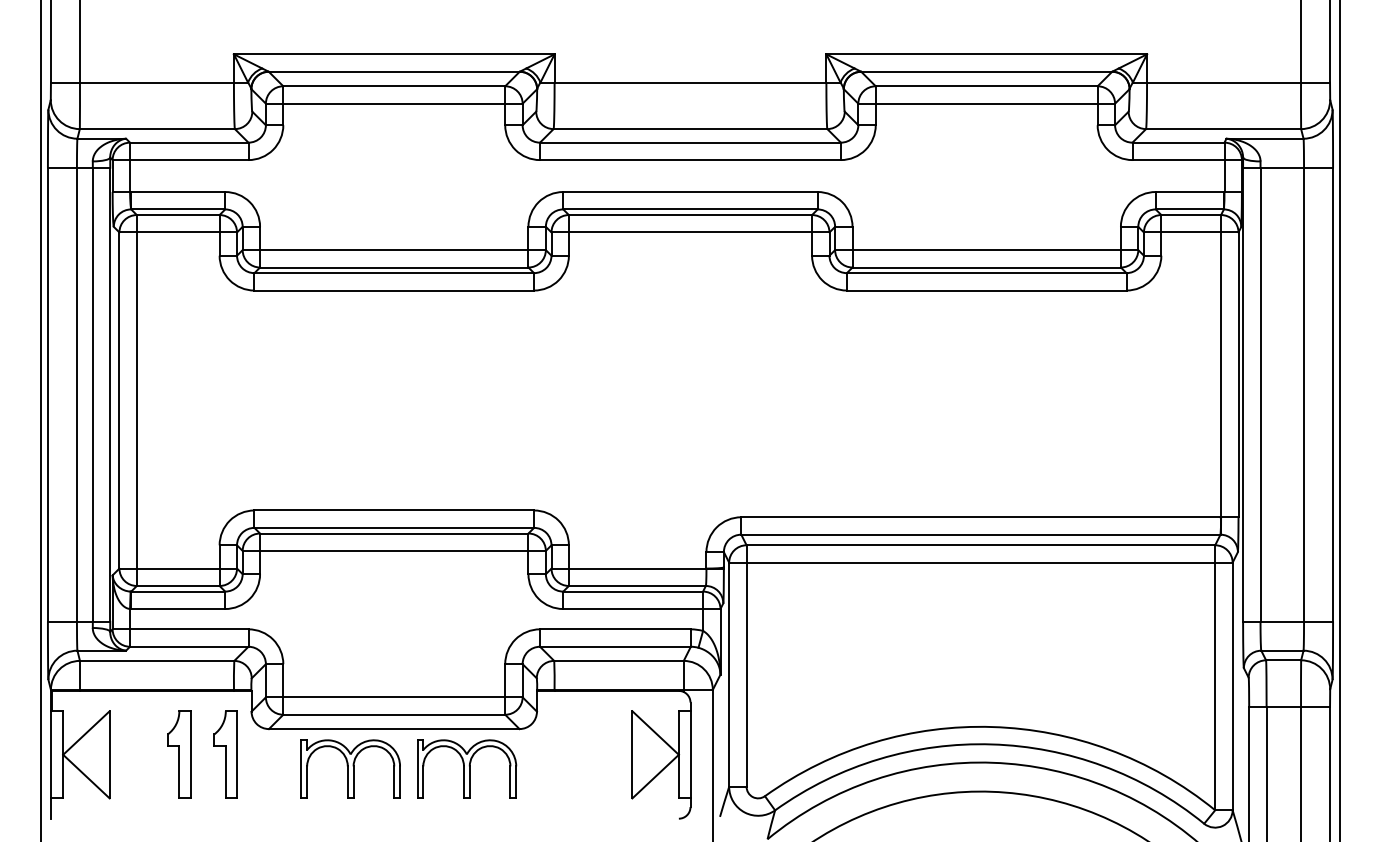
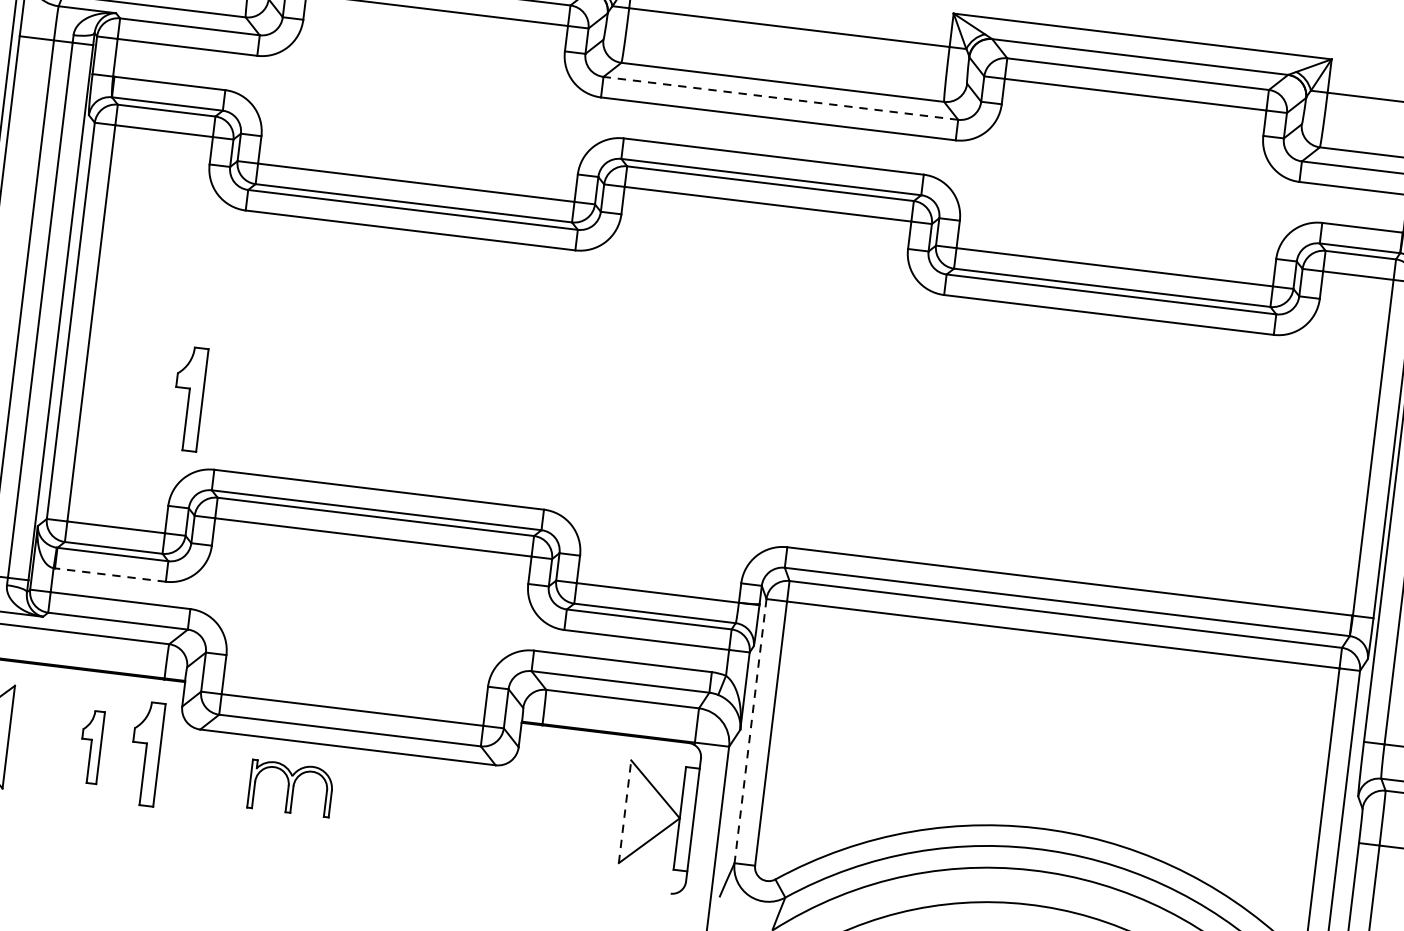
line: (690, 142) -> (780, 98), solid -> dashed
part: (225, 453) -> (188, 398), added
line: (177, 609) -> (109, 575), solid -> dashed
line: (729, 675) -> (750, 732), solid -> dashed
part: (179, 754) -> (91, 746), size x0.7
line: (632, 754) -> (625, 811), solid -> dashed
part: (350, 768) -> (290, 787), size x0.7
part: (467, 768) -> (428, 804), removed

